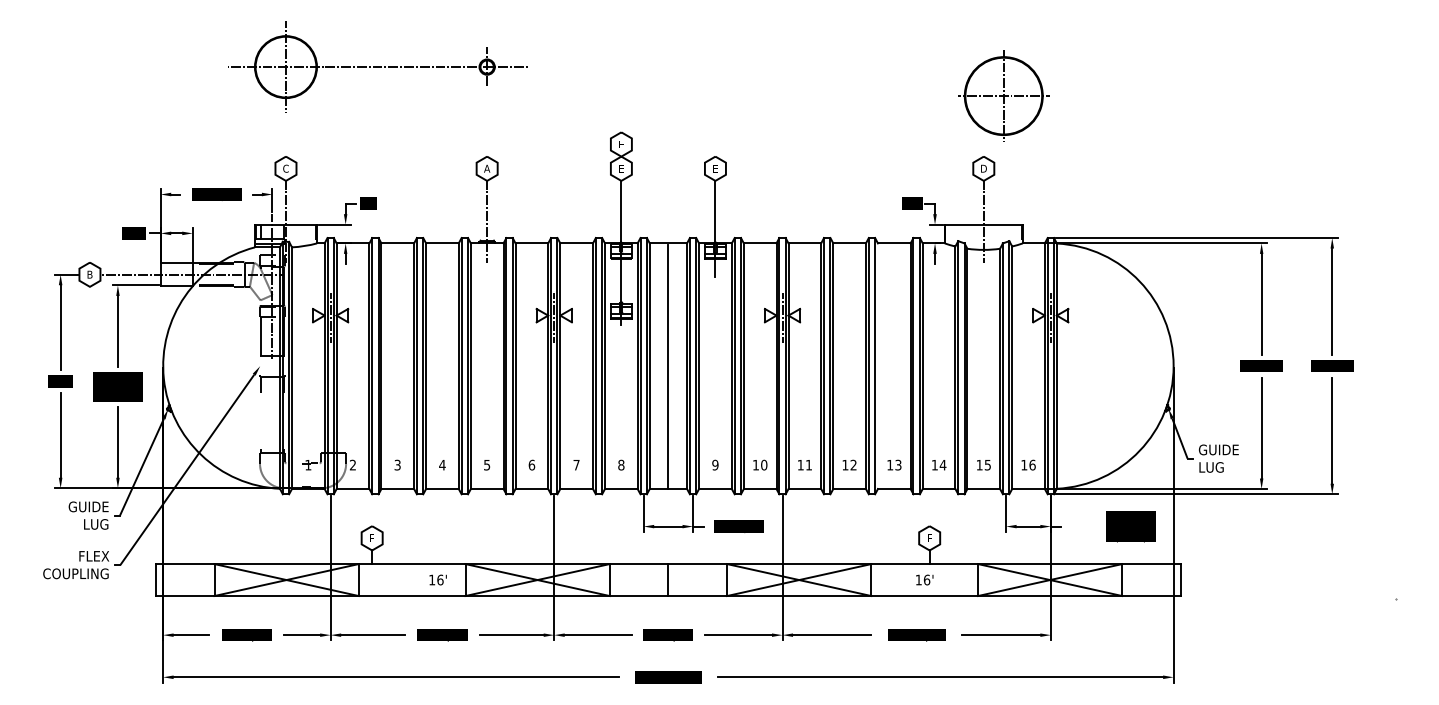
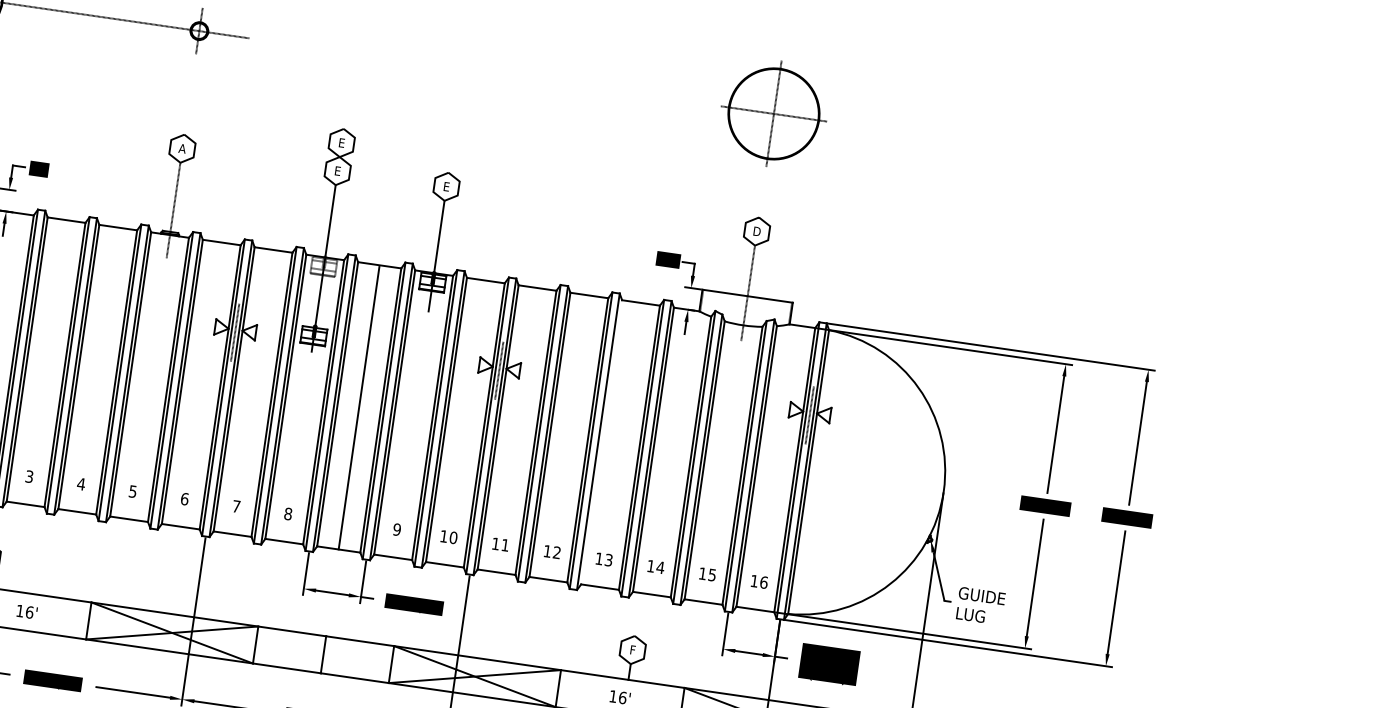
part: (1003, 95) -> (773, 113), moved
text: (1130, 526) -> (828, 664), moved
text: (437, 579) -> (26, 611), moved

